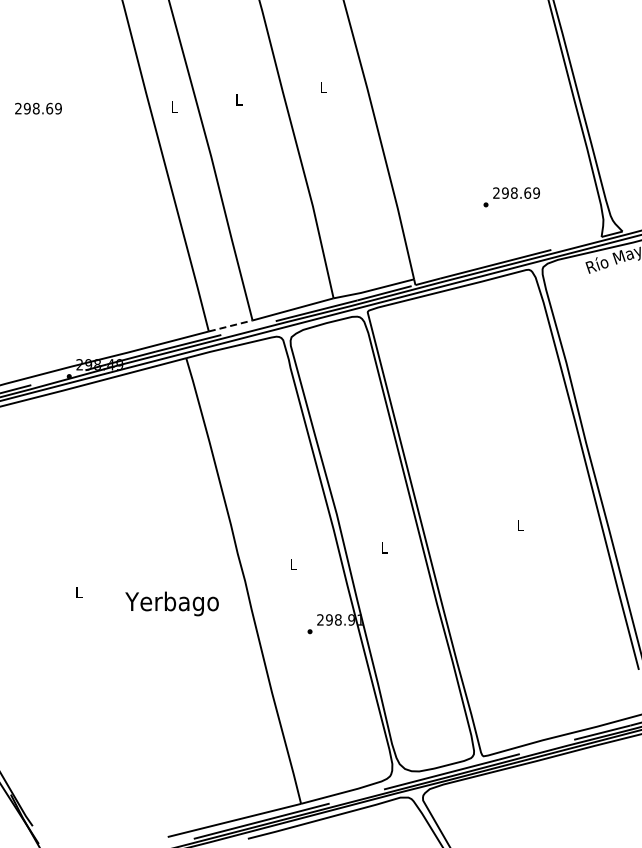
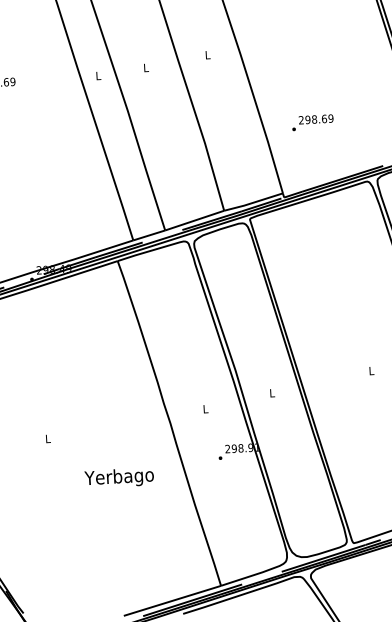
text: (511, 197) -> (312, 122), moved
line: (230, 325) -> (149, 235), dashed -> solid
text: (171, 603) -> (118, 477), moved

